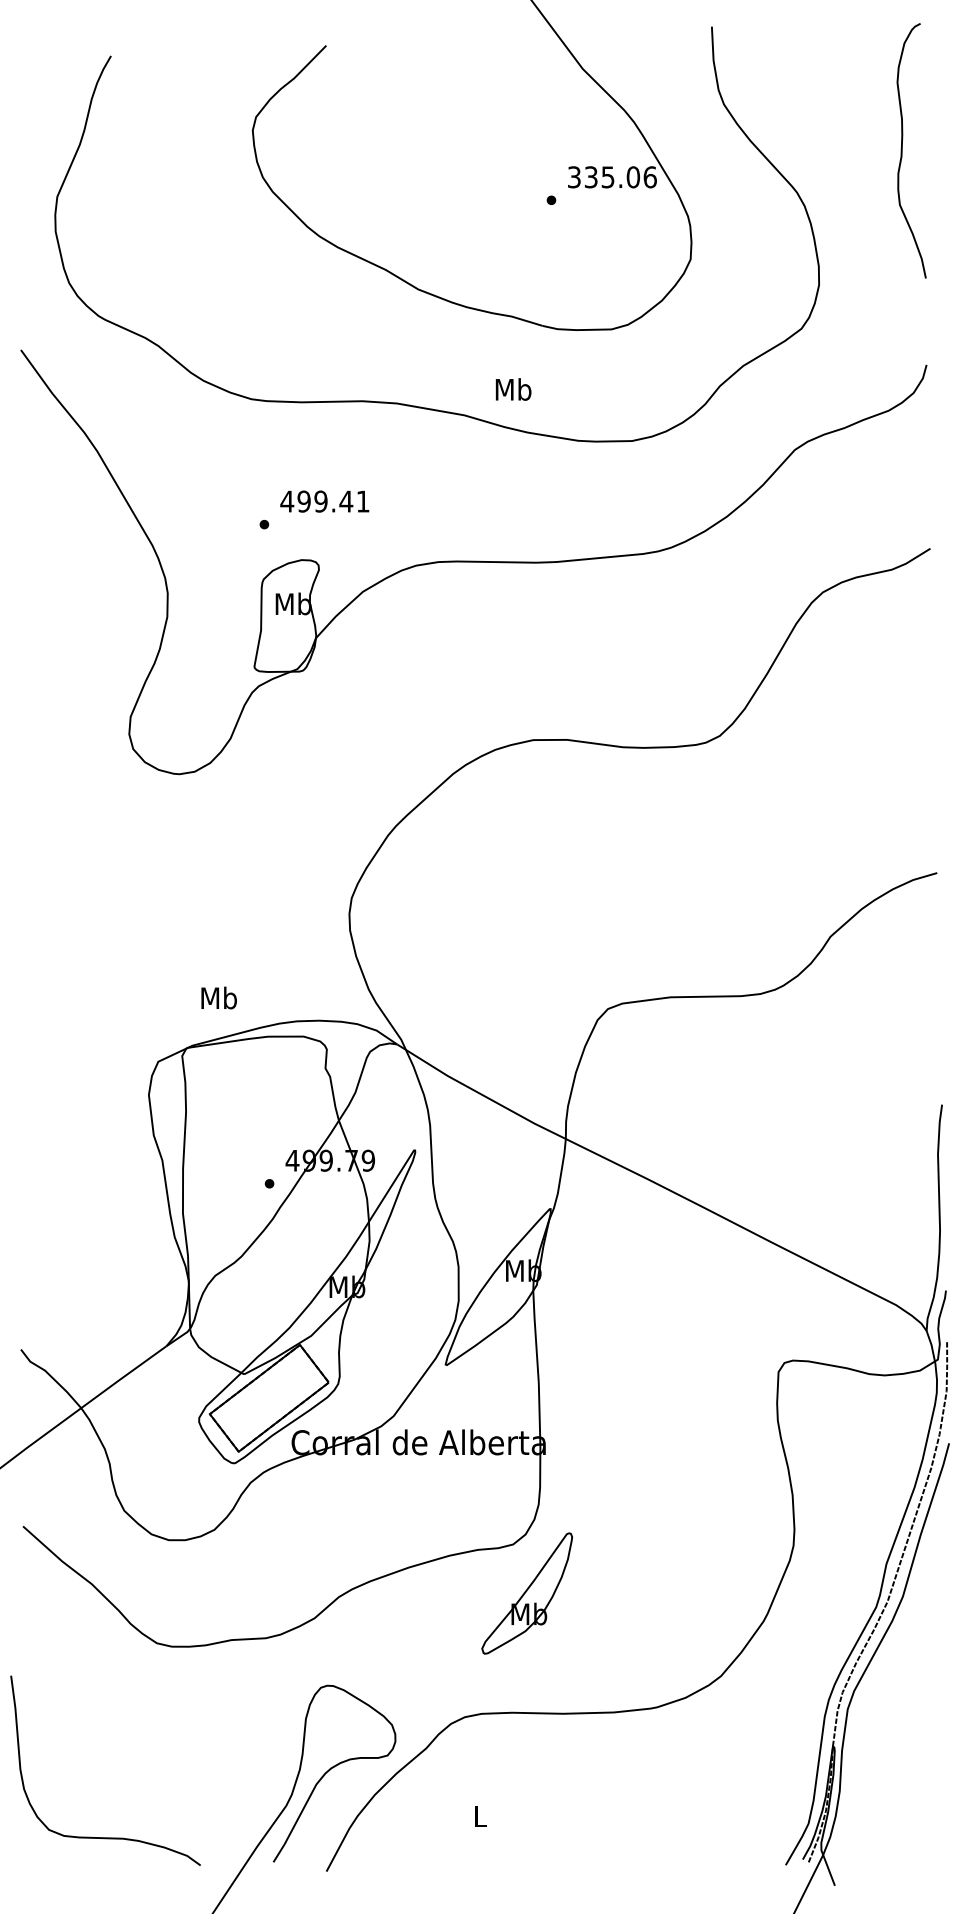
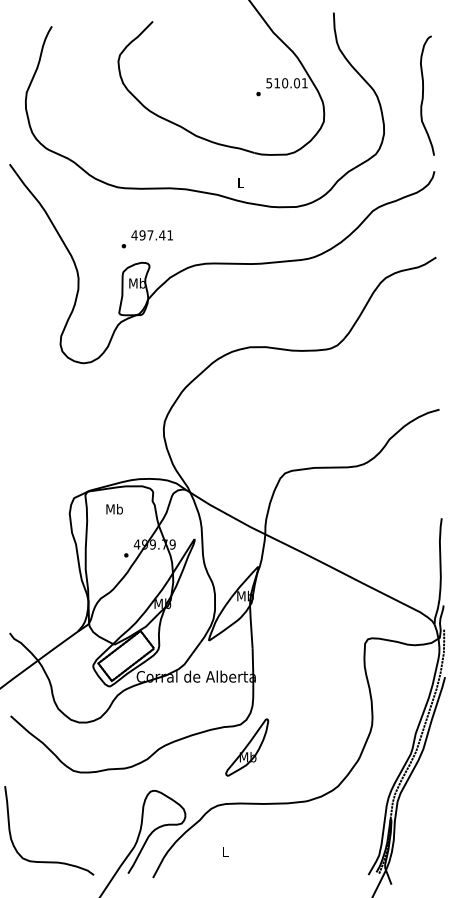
curve: (903, 150) -> (423, 95), moved
text: (611, 177) -> (286, 83), 335.06 -> 510.01
text: (512, 388) -> (240, 182), Mb -> L
text: (321, 501) -> (150, 235), 499.41 -> 497.41
text: (218, 998) -> (114, 509), moved

